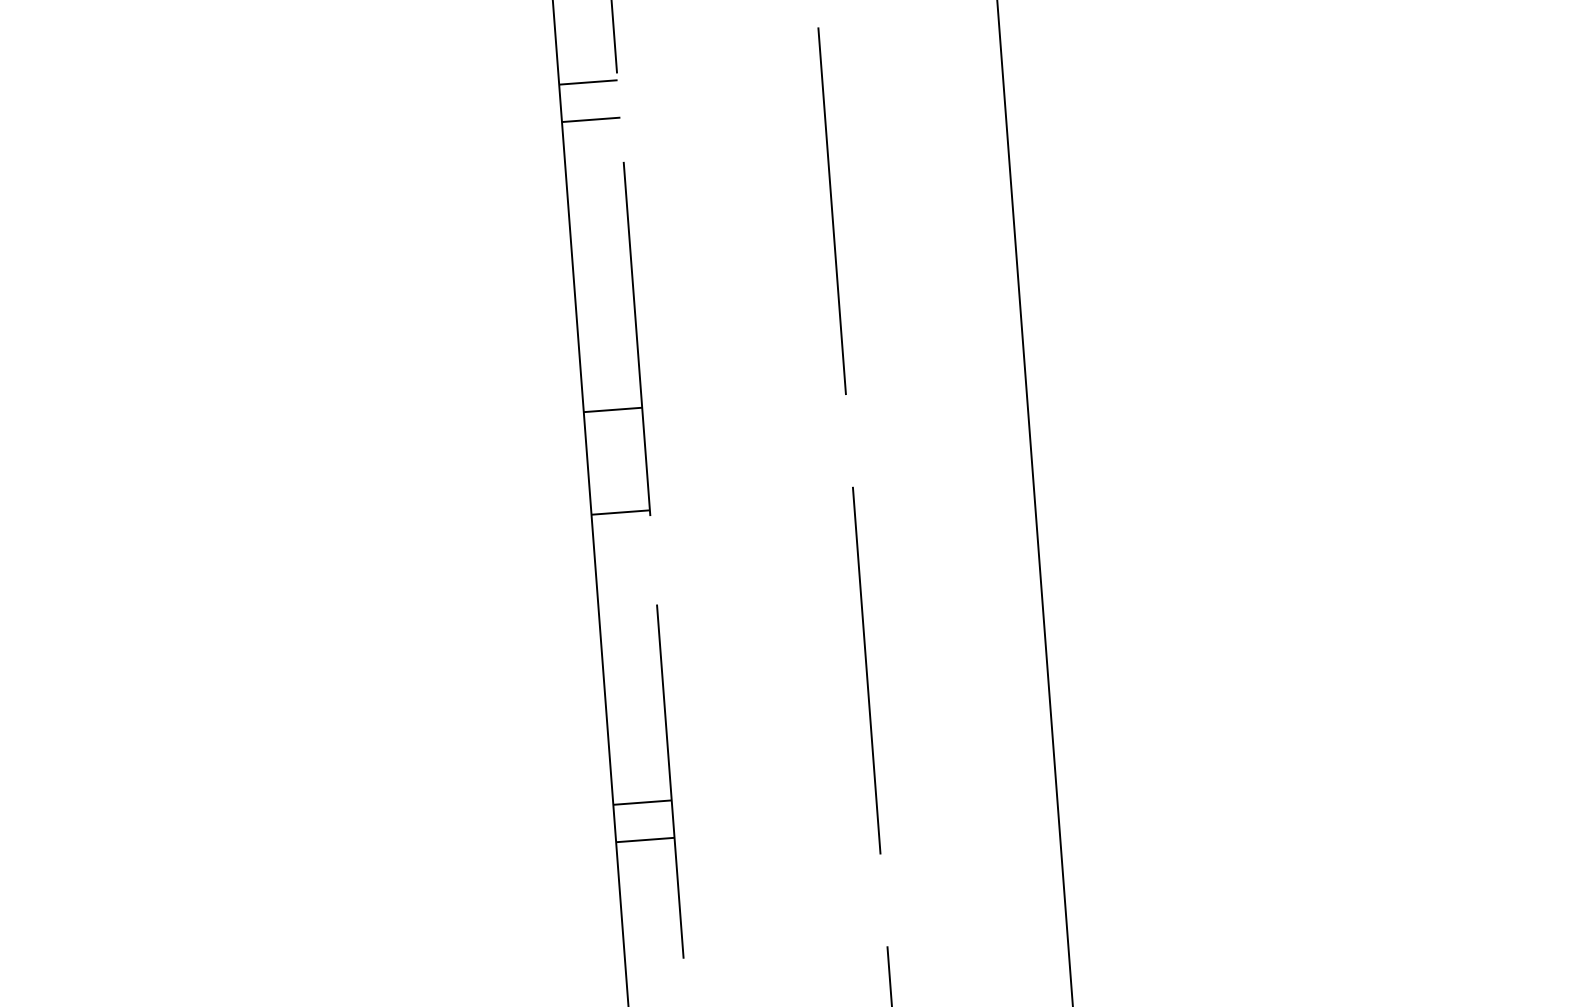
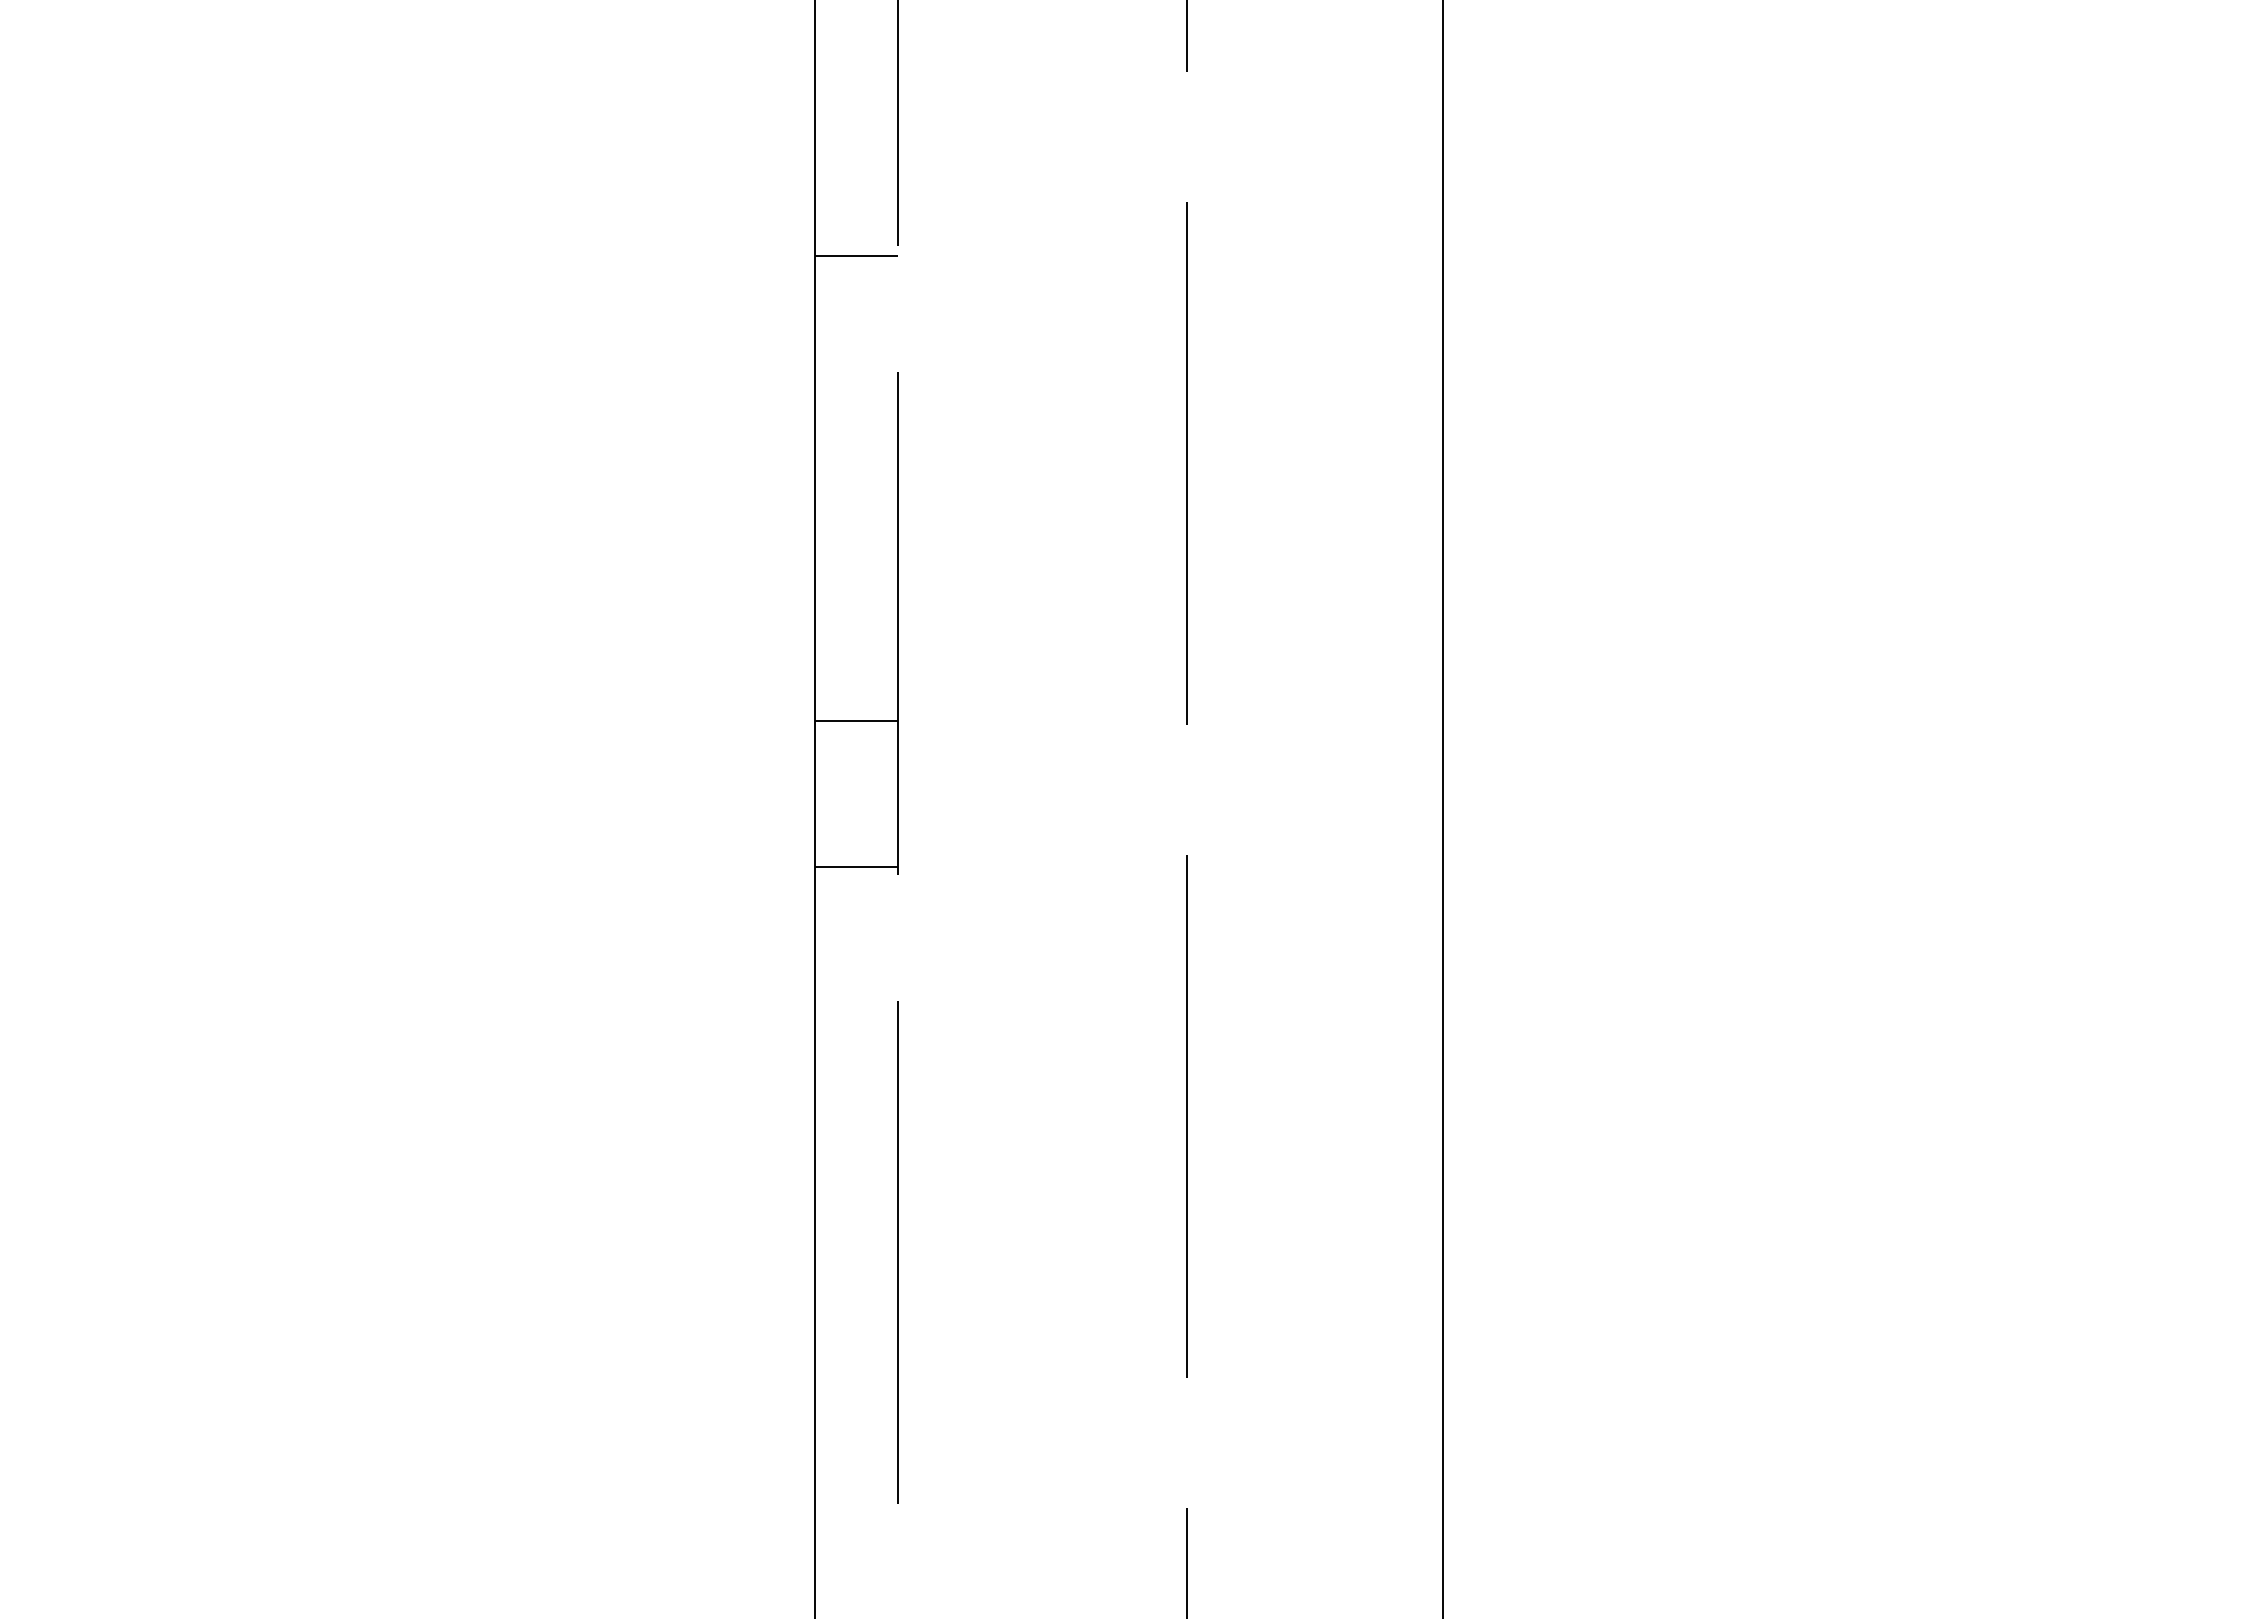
line: (590, 119) -> (855, 308), removed
line: (641, 802) -> (855, 1279), removed
line: (644, 840) -> (855, 1332), removed

